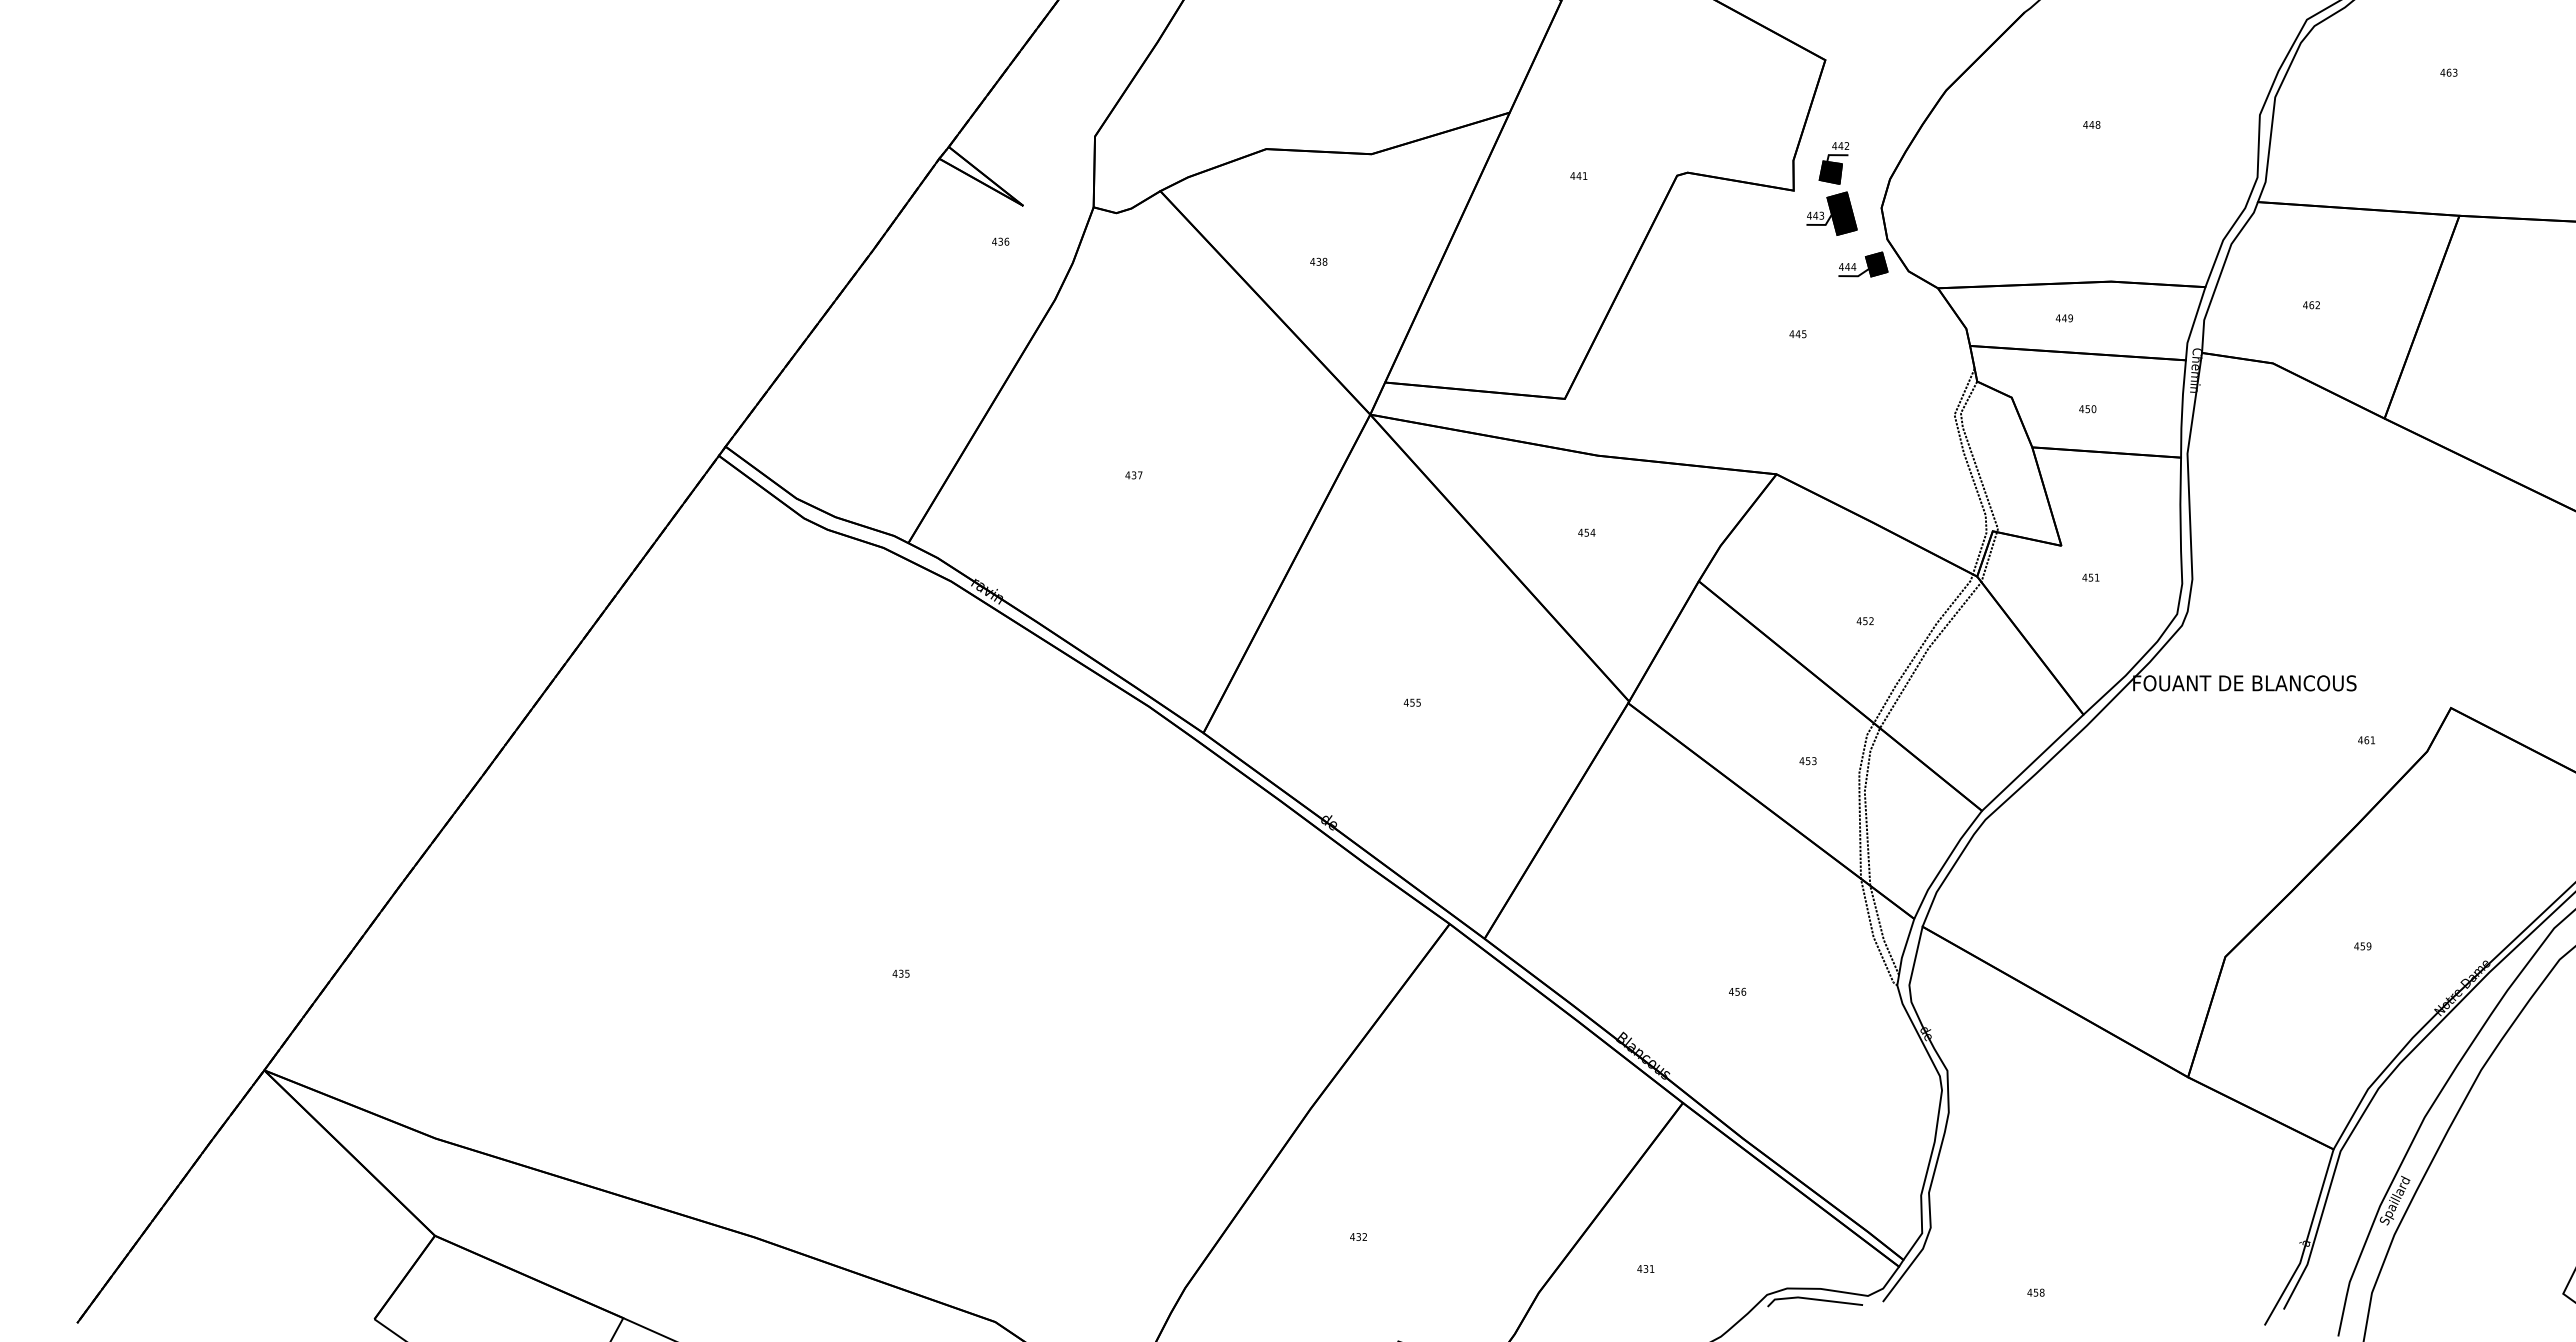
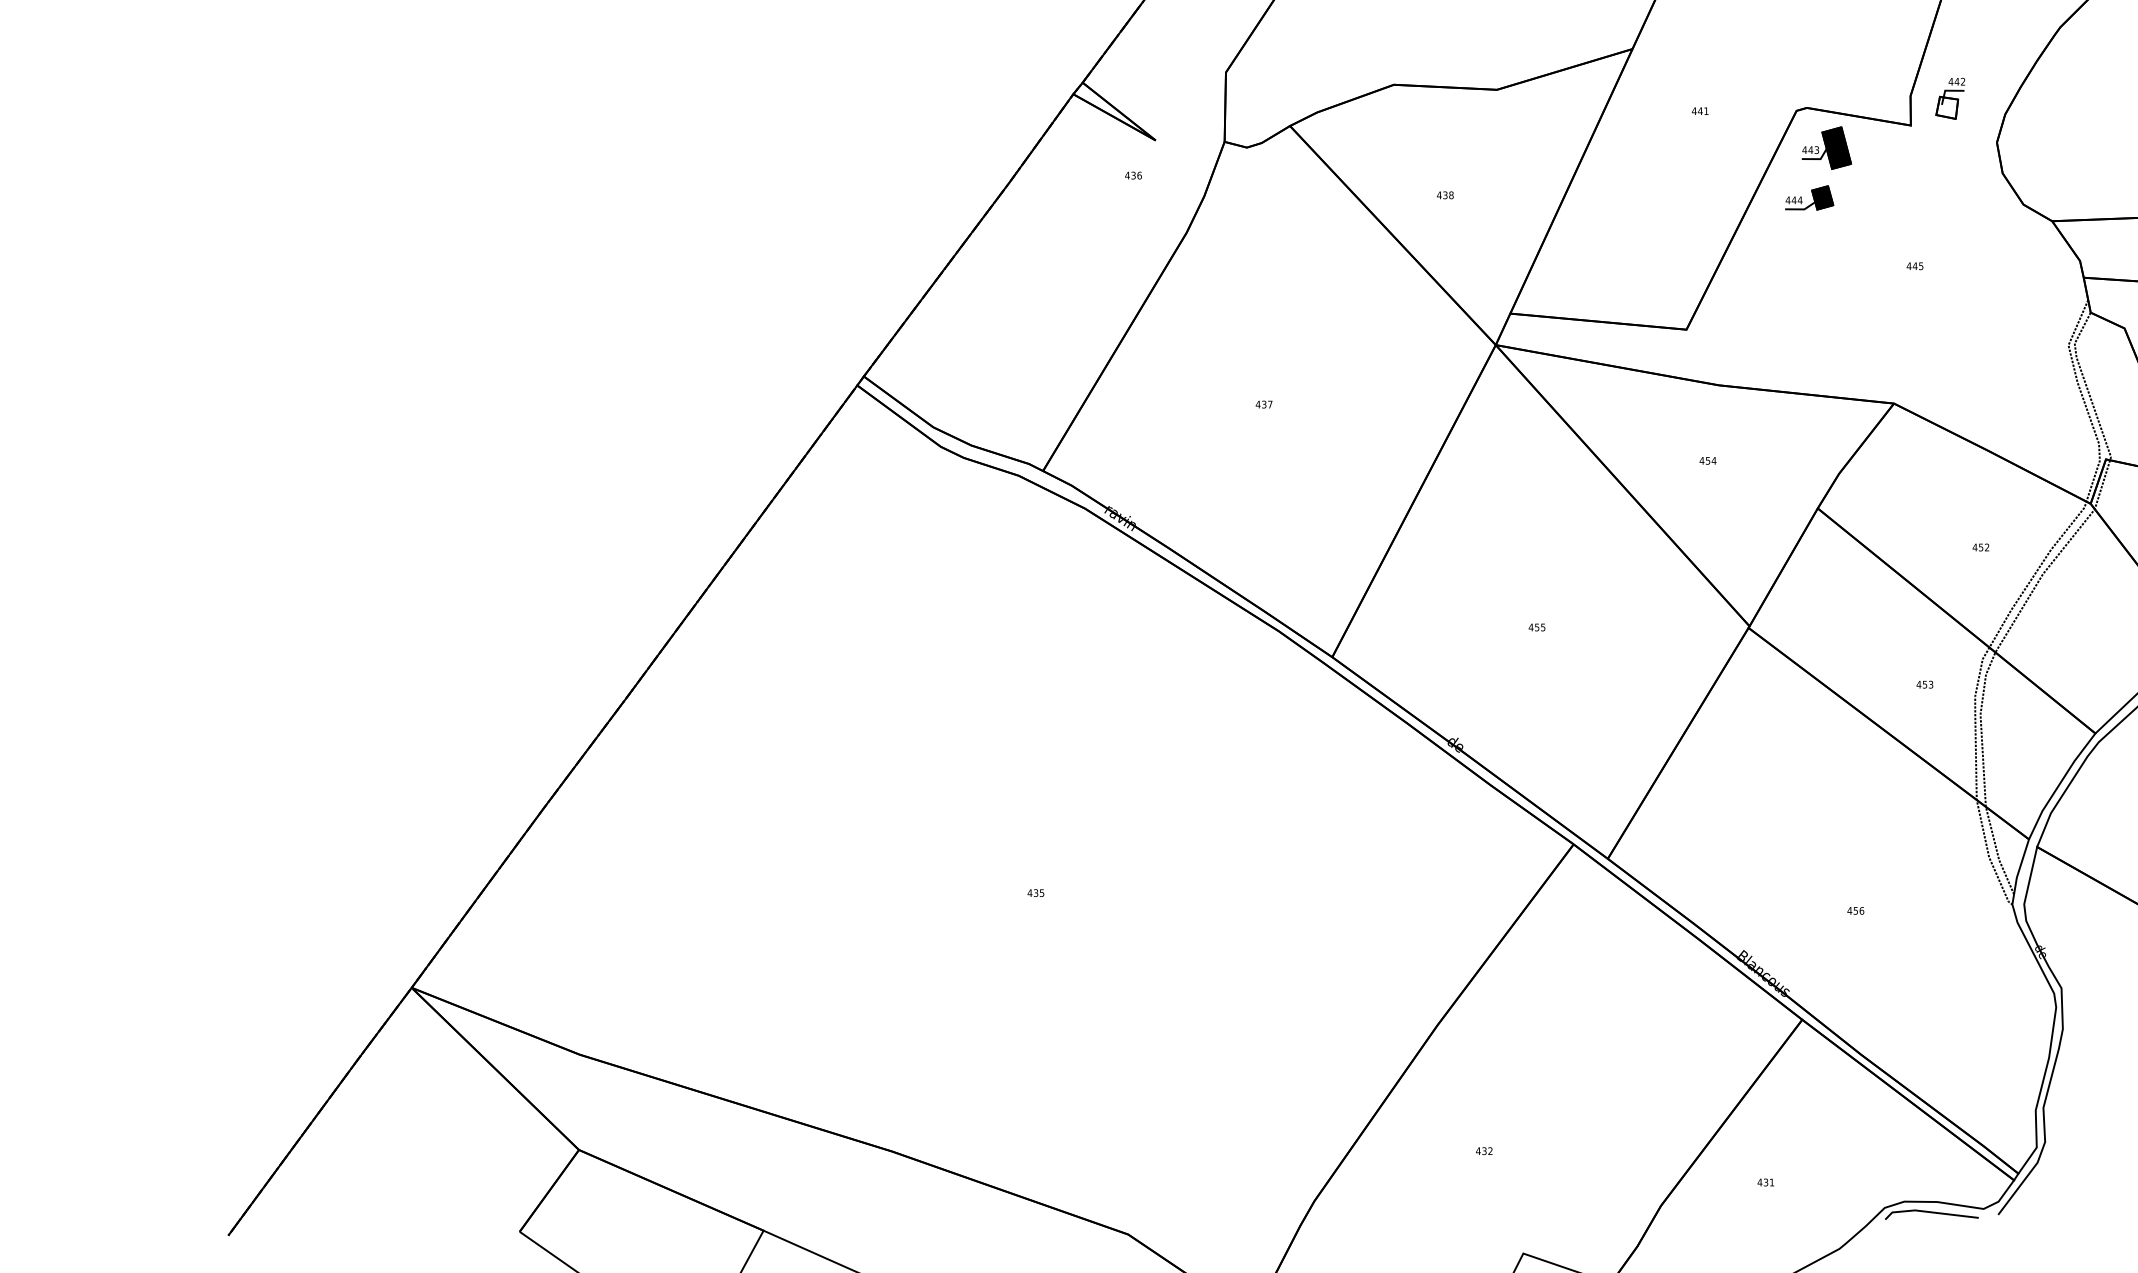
fill: (1830, 172) -> (1946, 107), removed
part: (1831, 213) -> (1826, 147), moved
part: (1863, 264) -> (1809, 197), moved

